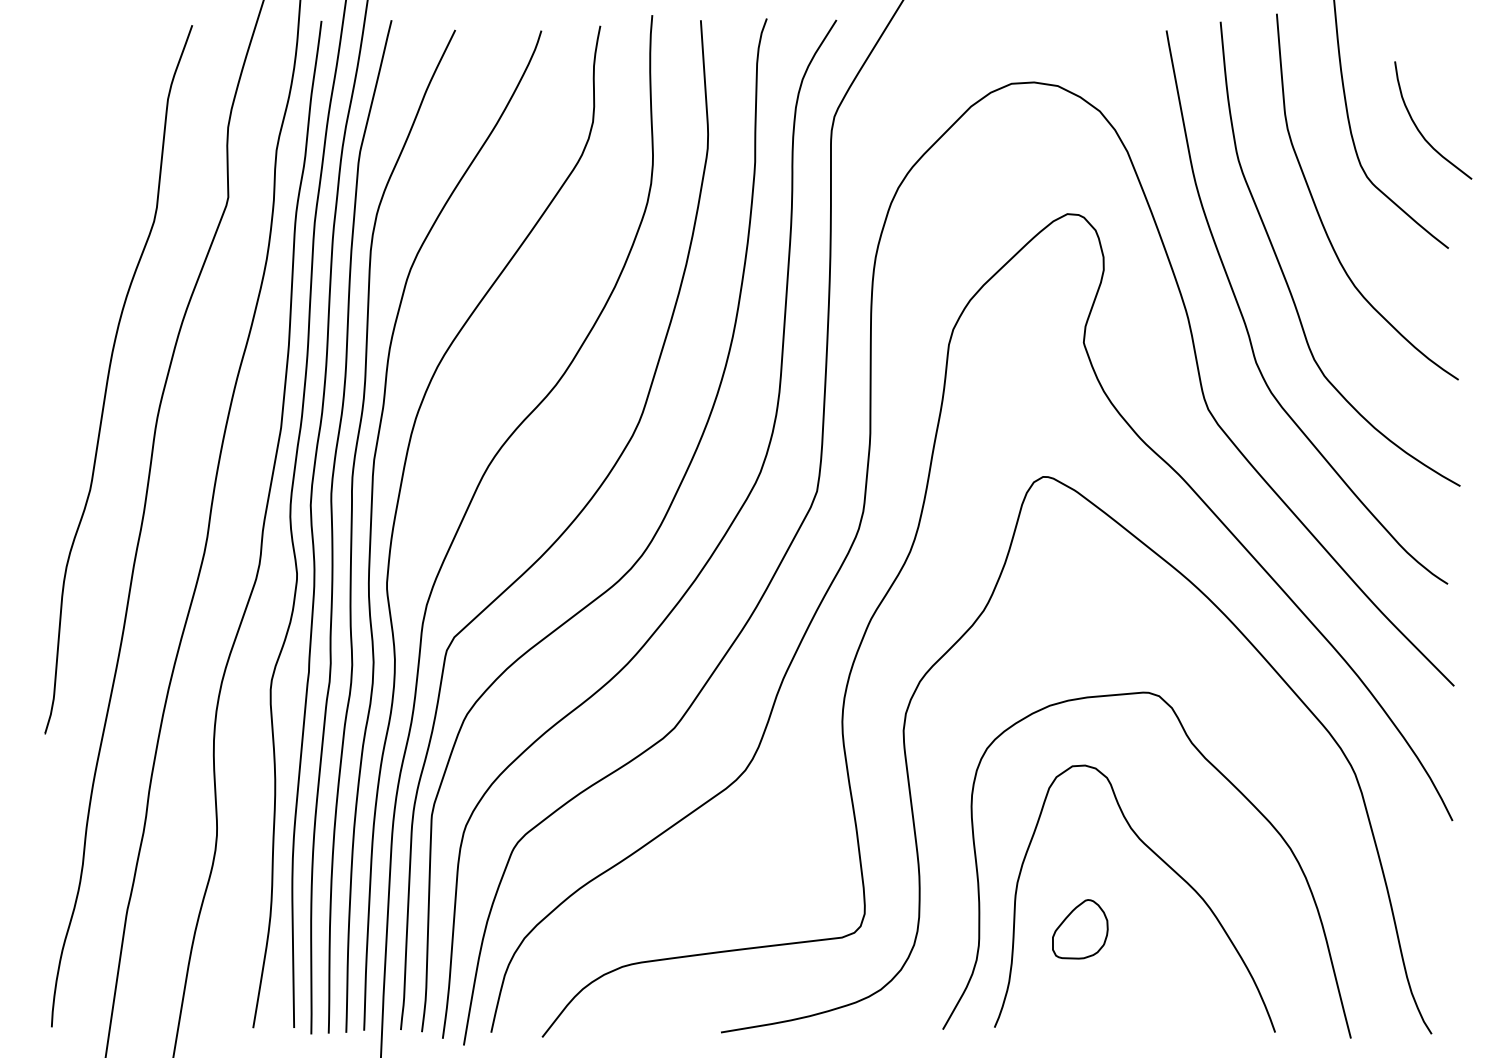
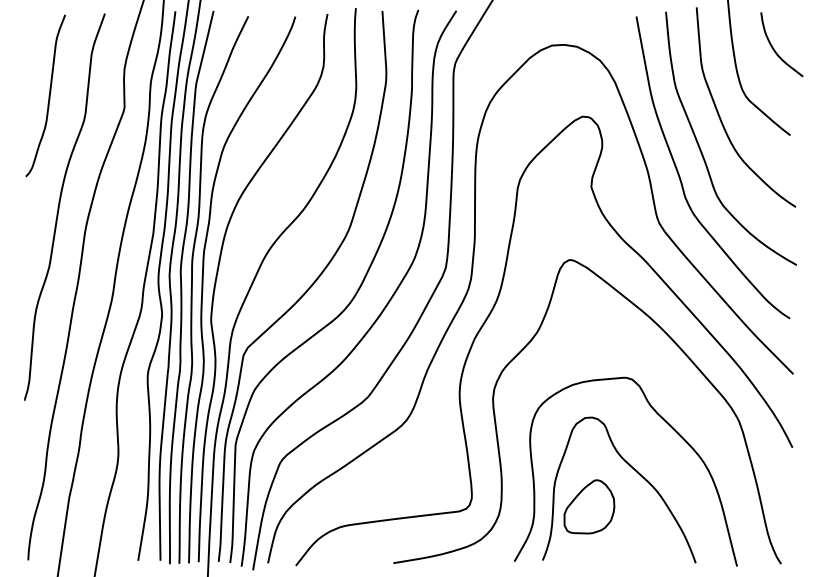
curve: (1419, 127) -> (774, 48), moved
curve: (88, 175) -> (48, 95), added
part: (1080, 928) -> (589, 506), size x1.67

